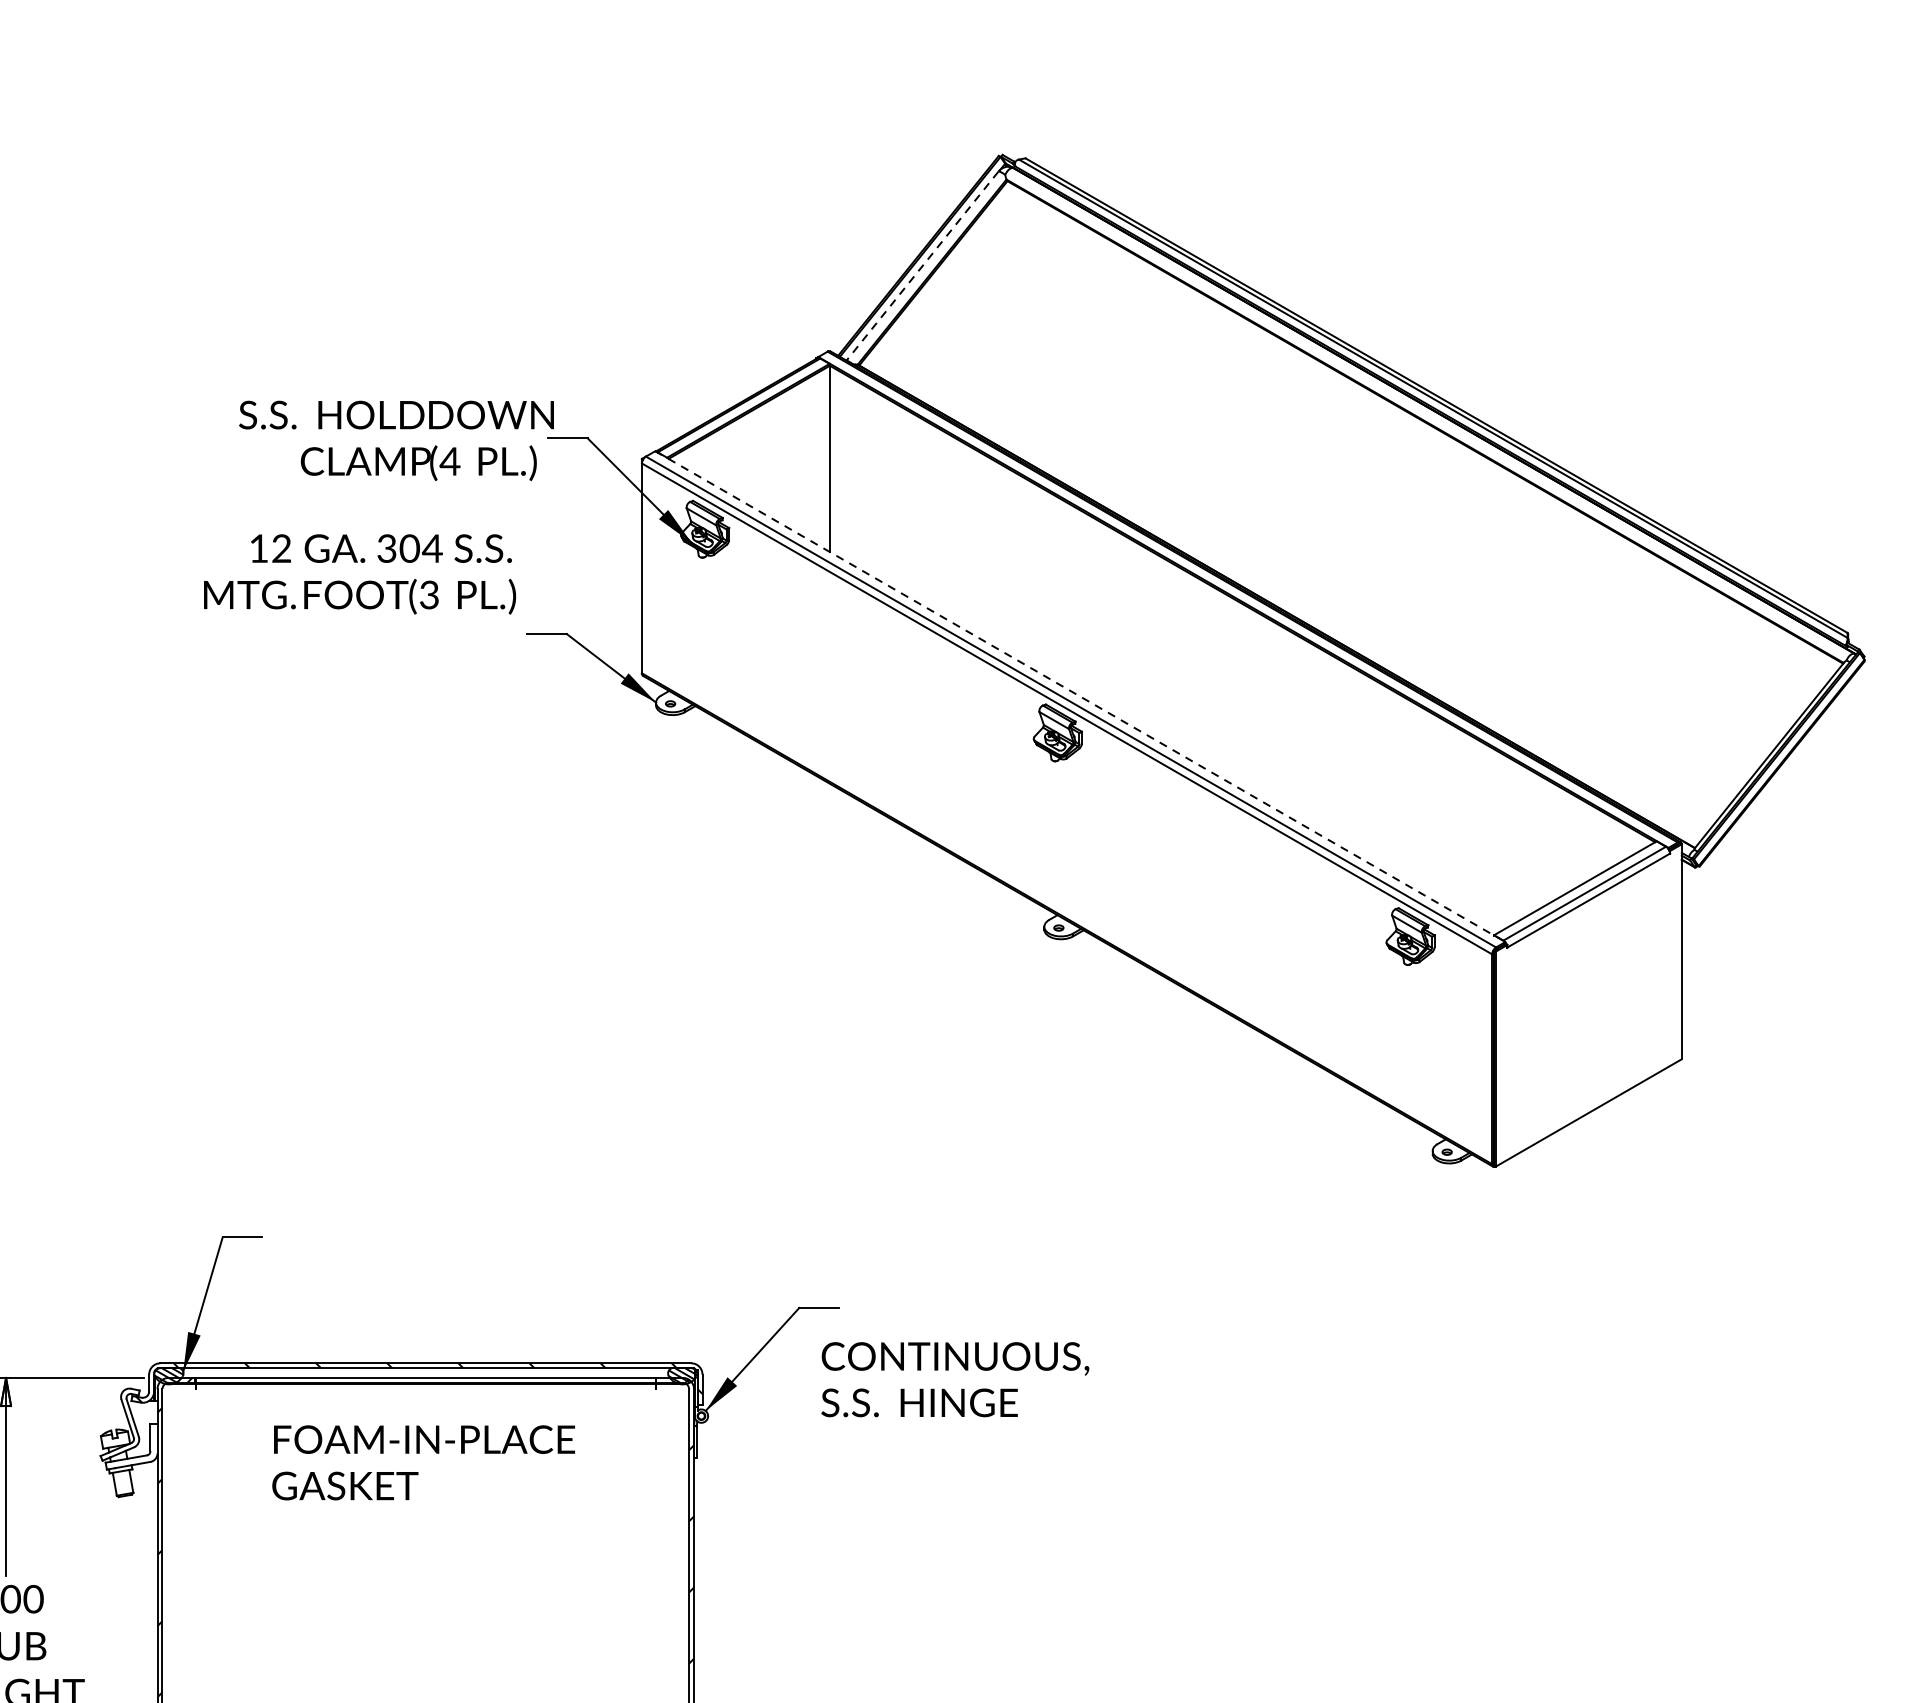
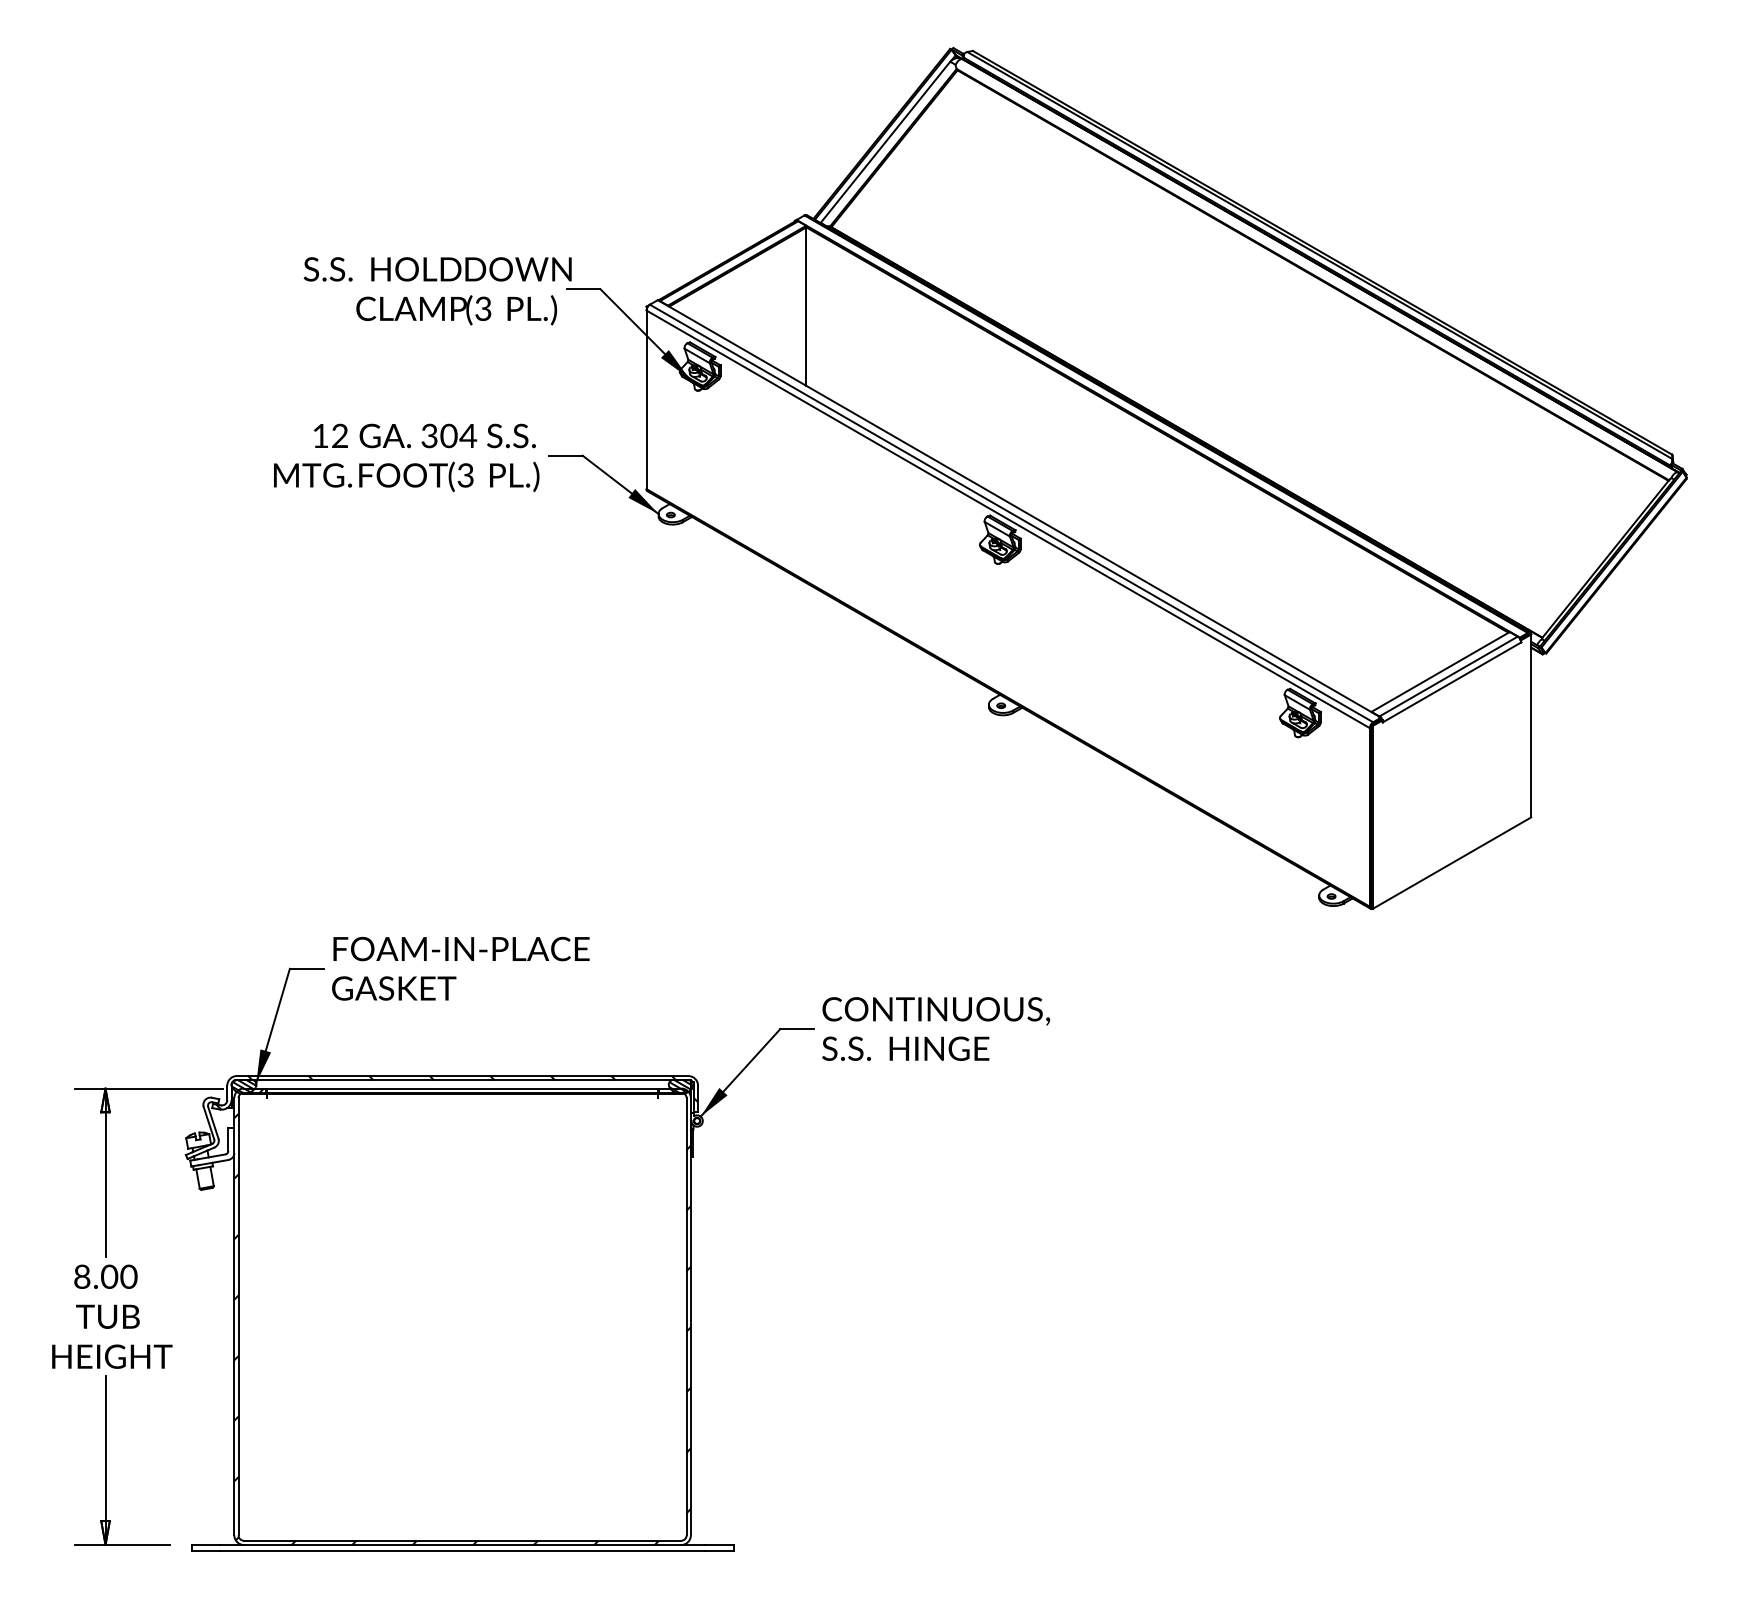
line: (921, 267) -> (884, 143), dashed -> solid
text: (450, 461) -> (483, 308), (4 -> (3
text: (359, 573) -> (406, 457), moved
line: (1080, 696) -> (1019, 508), dashed -> solid
text: (955, 1379) -> (936, 1028), moved
text: (423, 1462) -> (460, 968), moved

